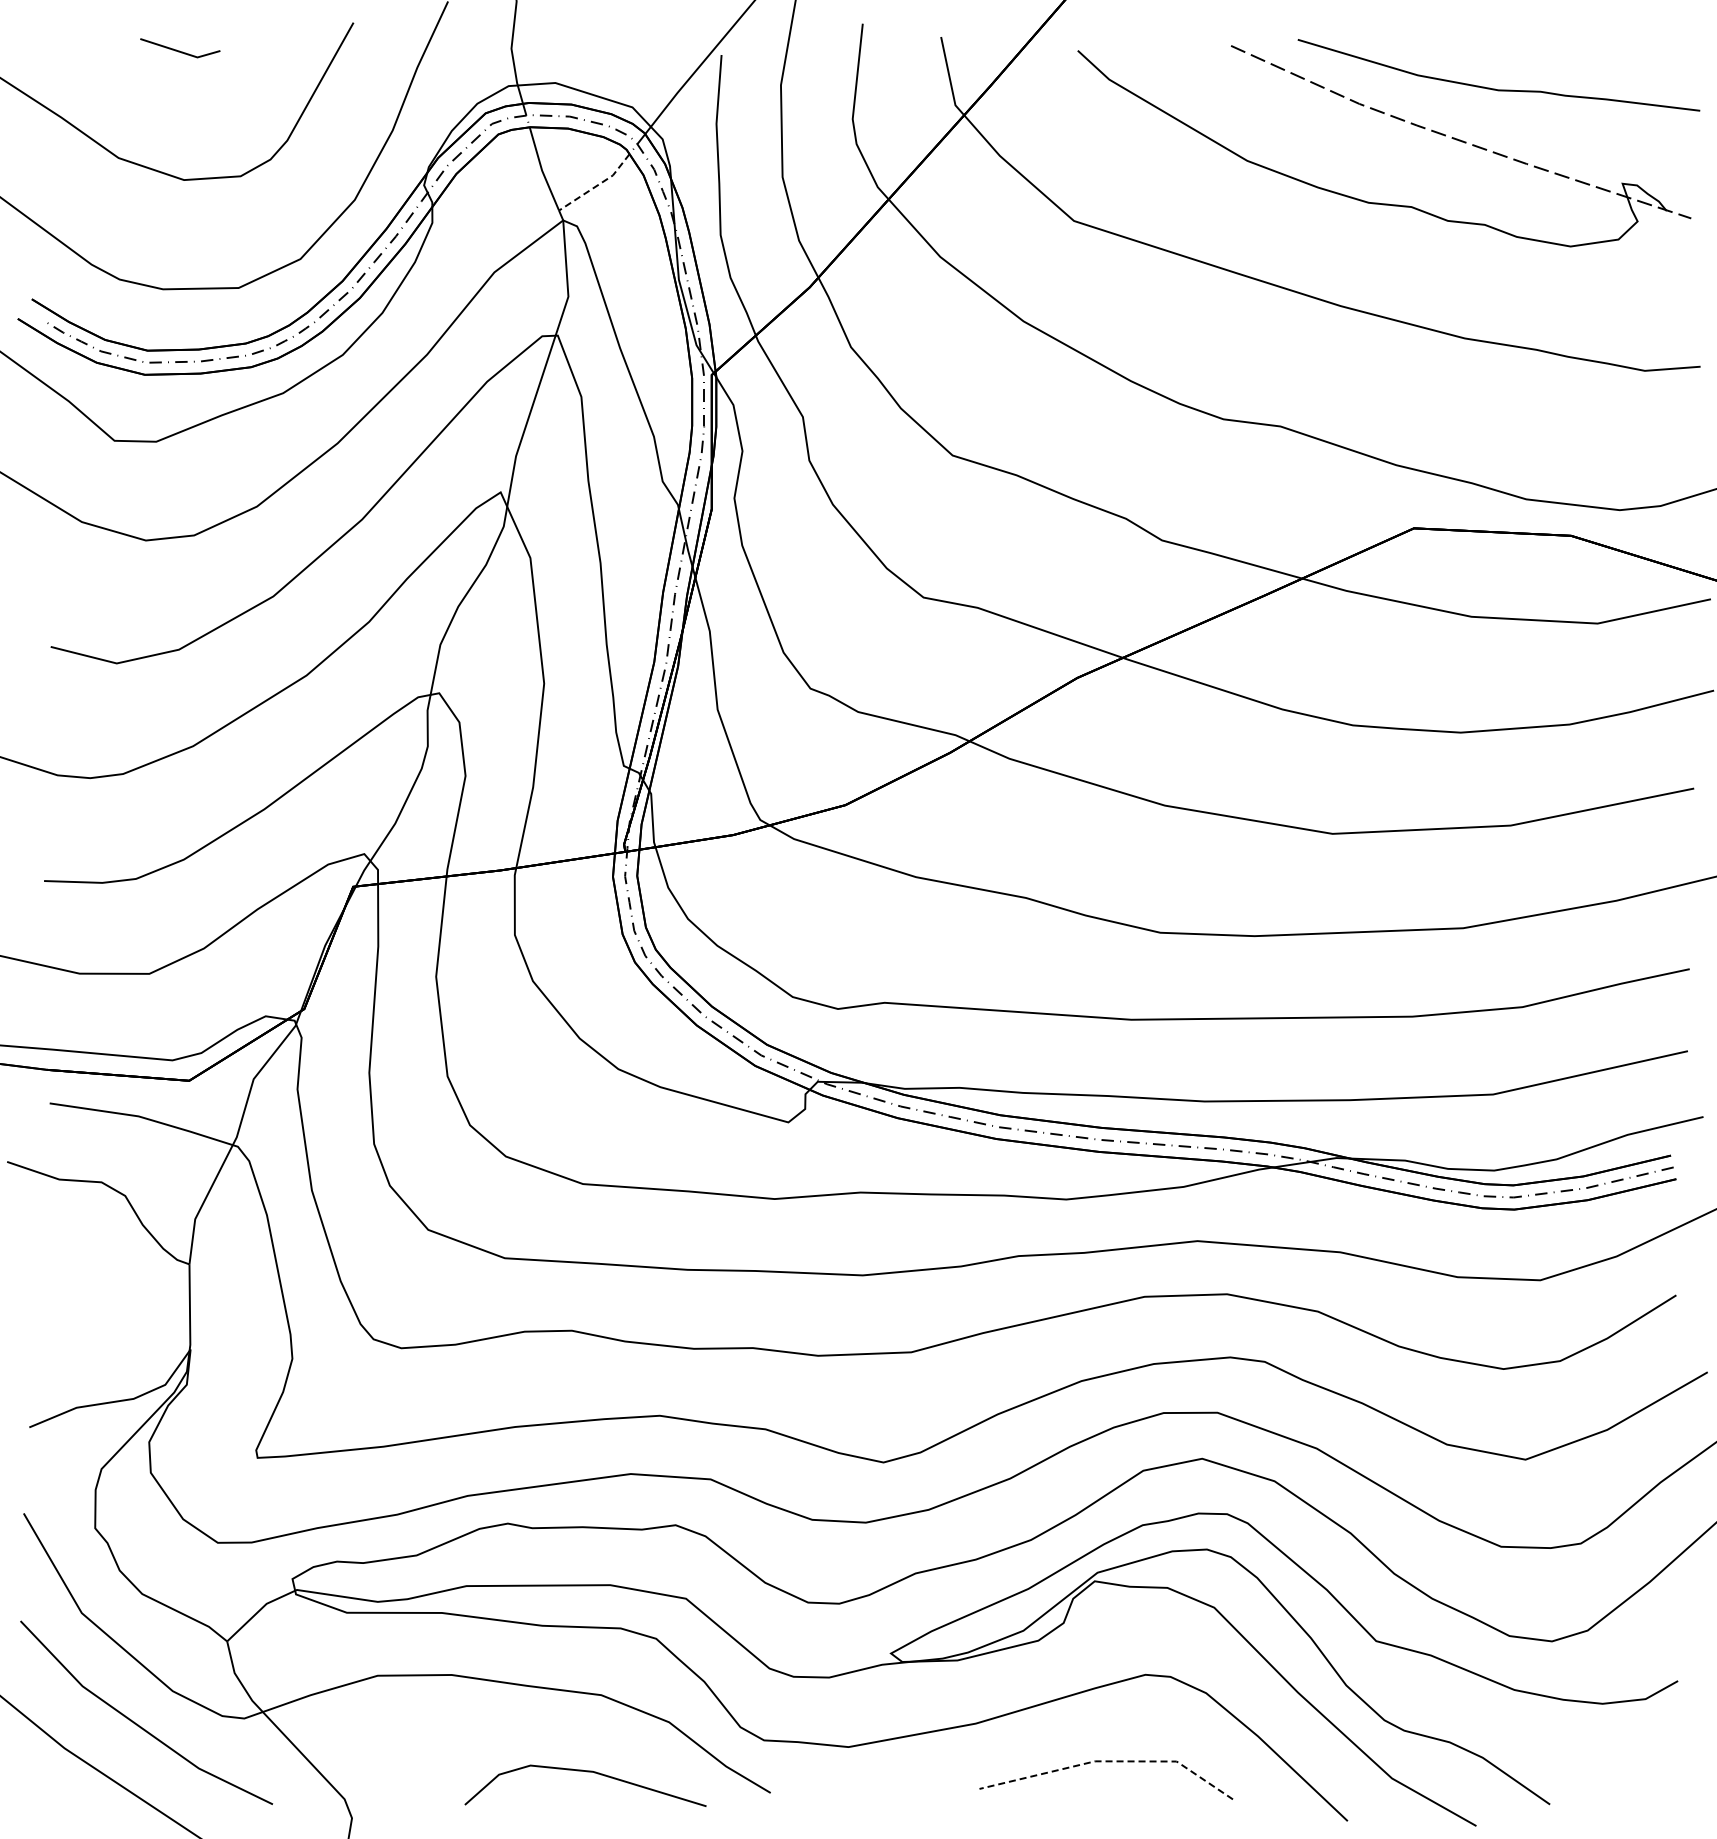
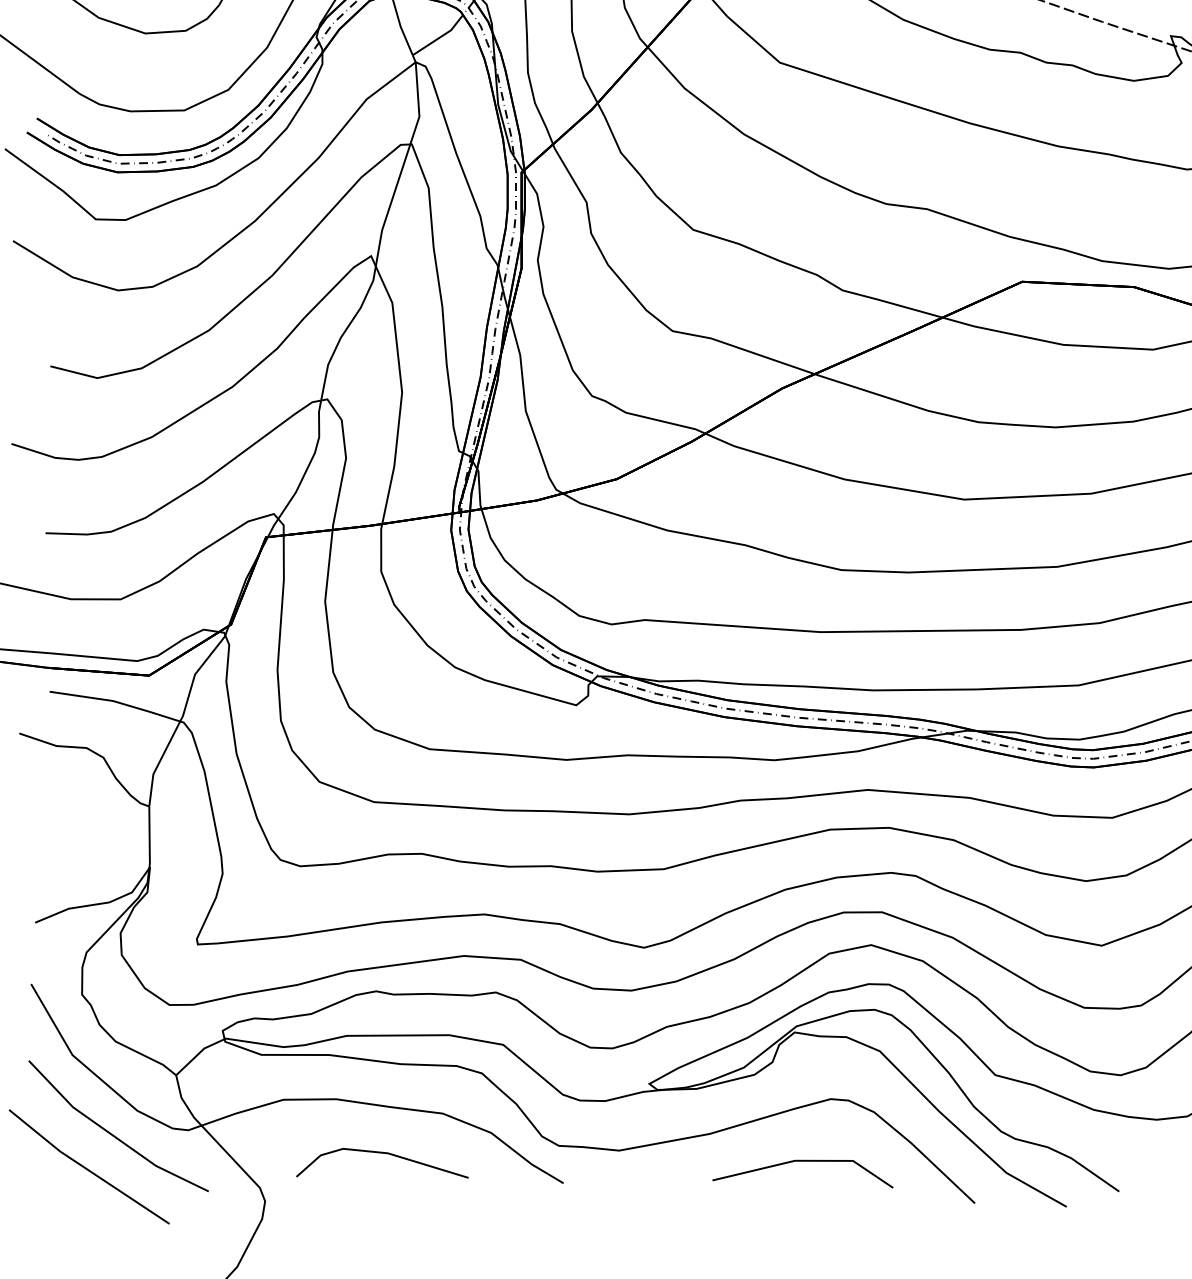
line: (598, 185) -> (440, 37), dashed -> solid
line: (1110, 1761) -> (805, 1160), dashed -> solid
line: (586, 1772) -> (383, 1153), moved

